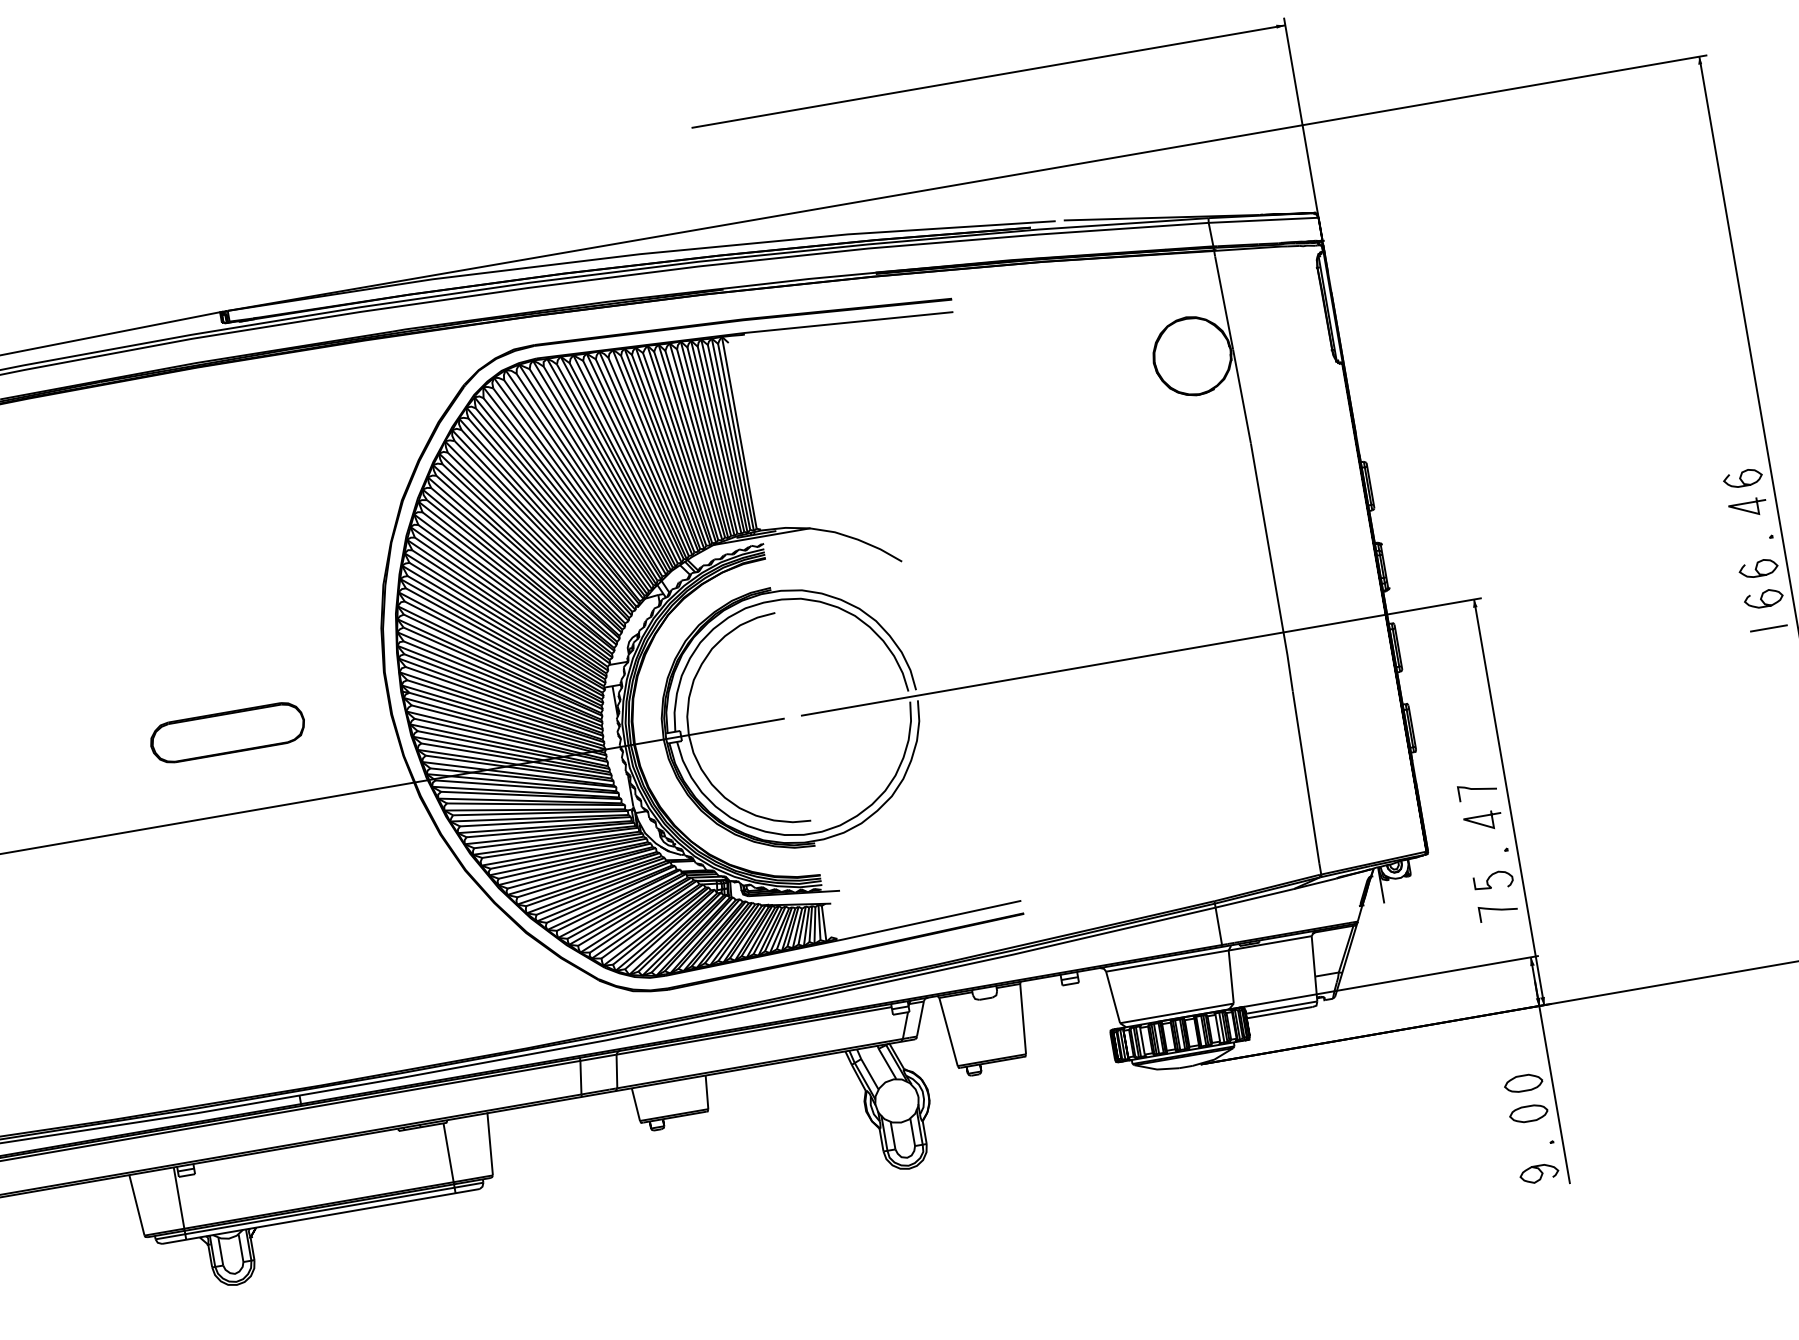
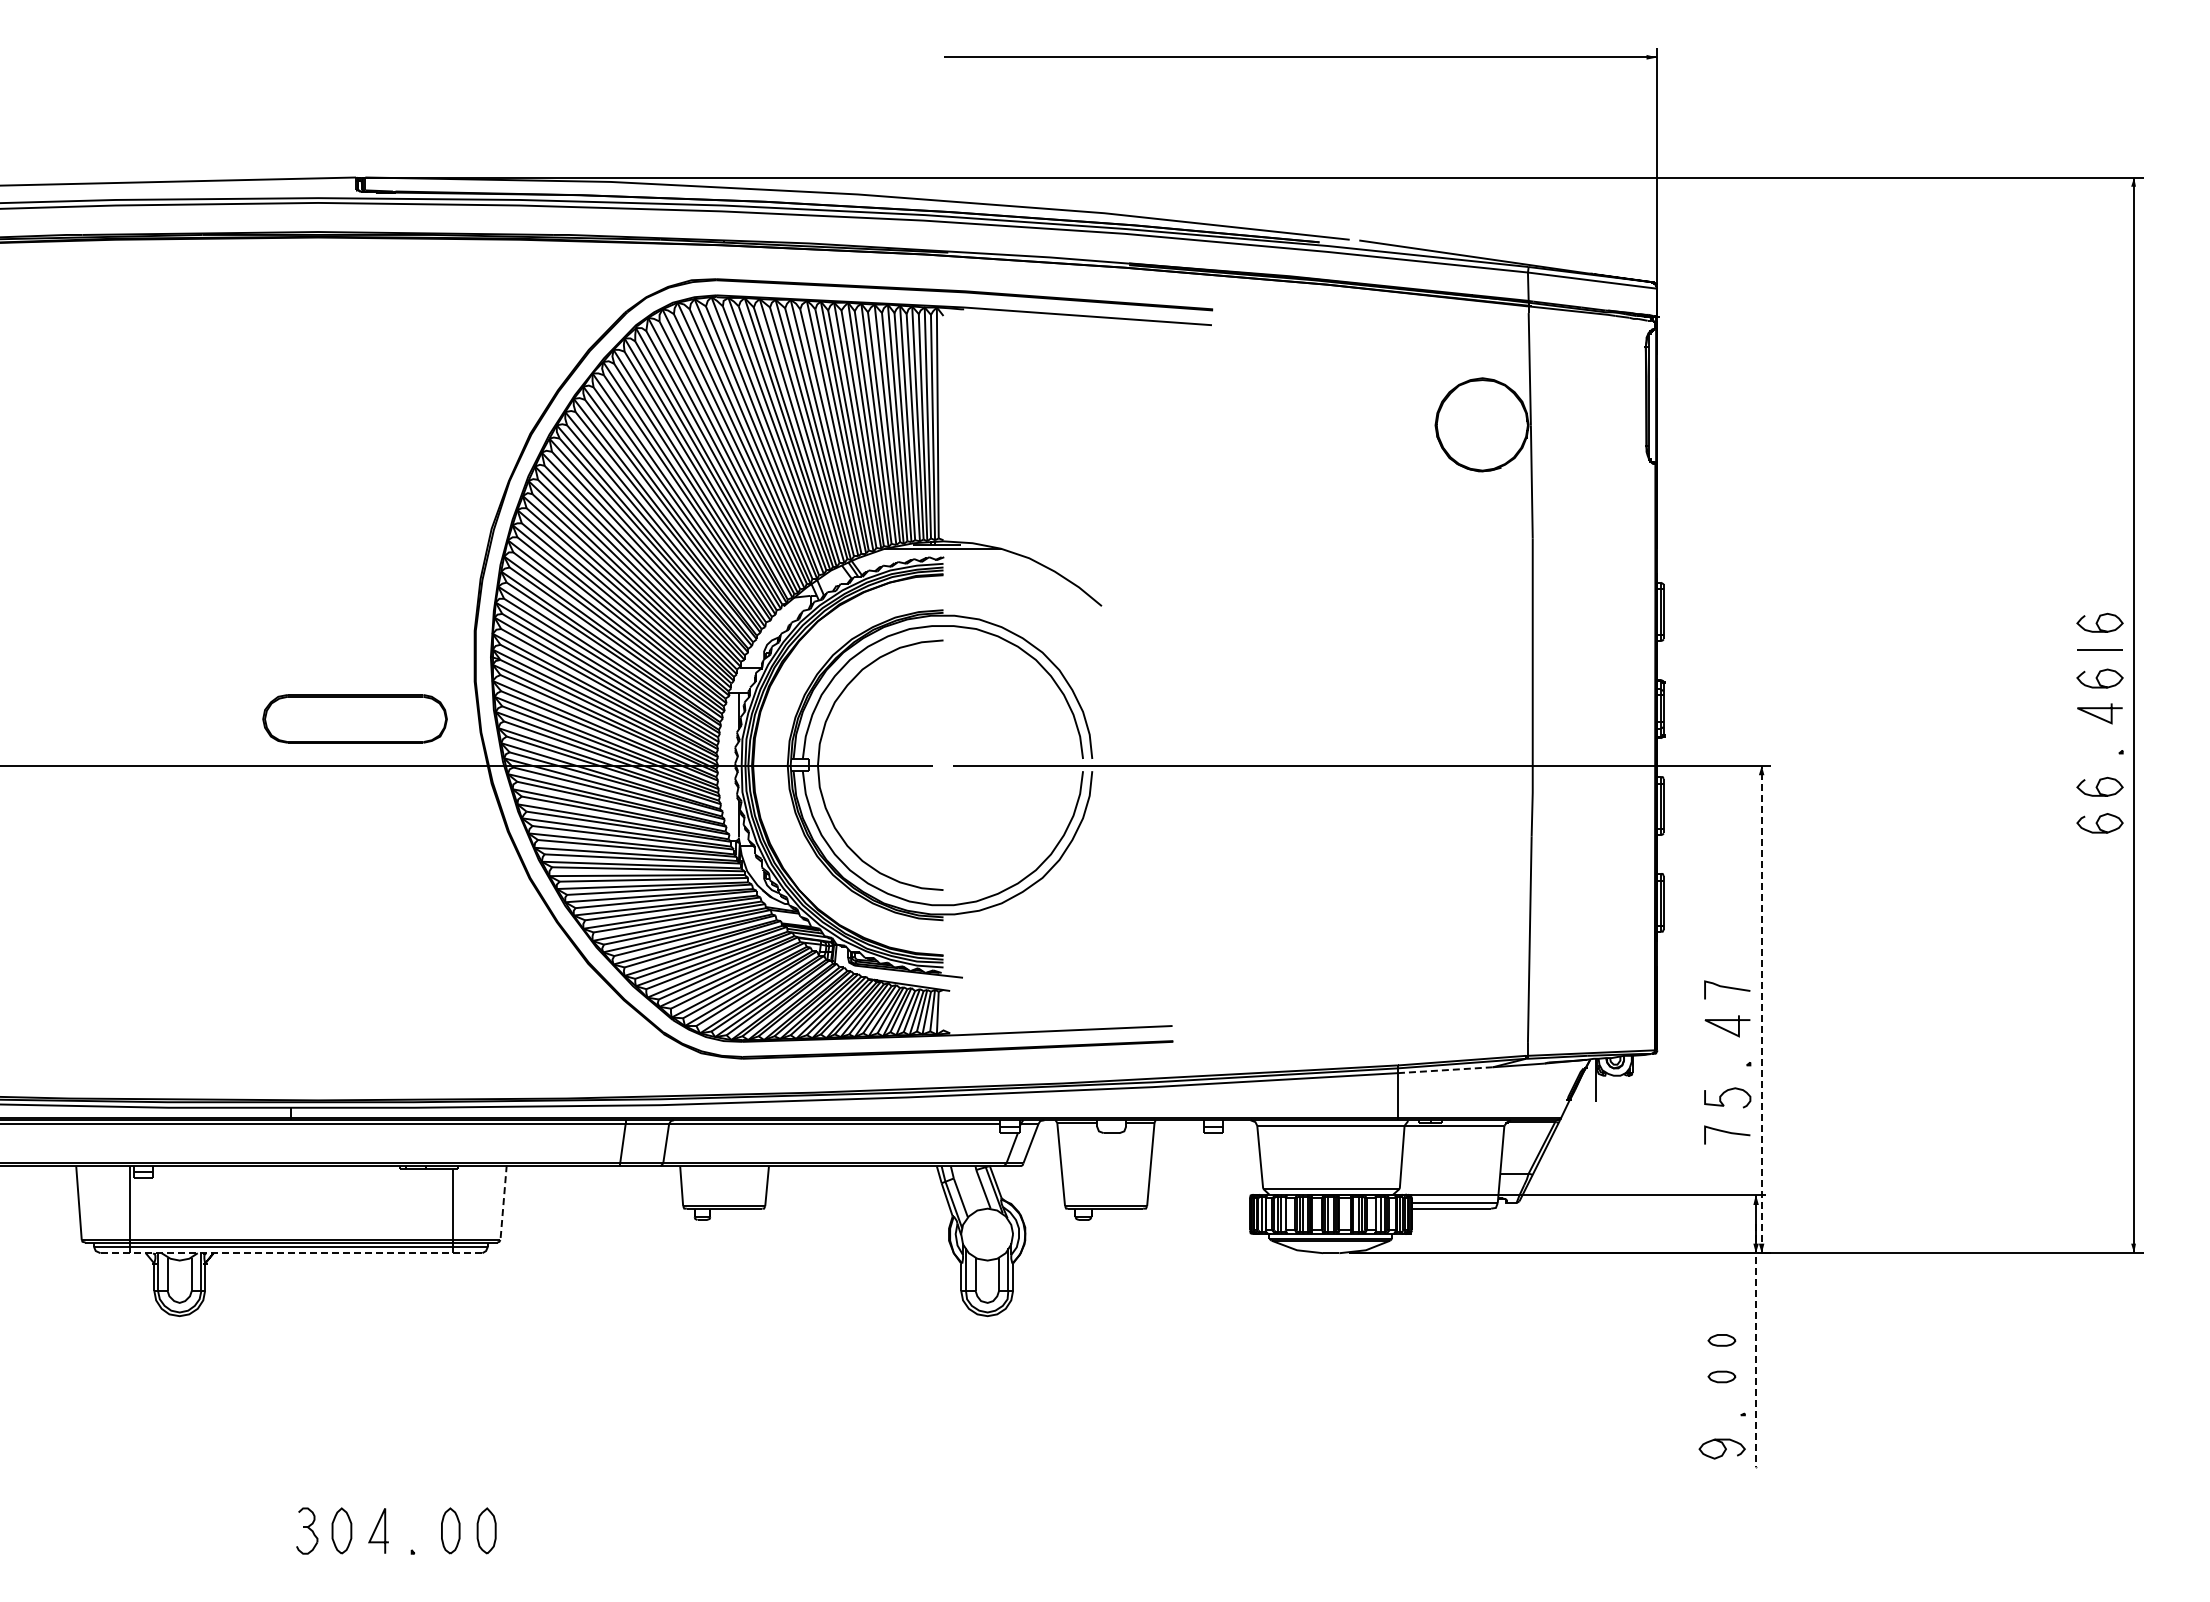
curve: (1733, 431) -> (2098, 621), added
line: (1768, 628) -> (2099, 649), moved
part: (227, 732) -> (354, 718), moved
line: (1508, 801) -> (1761, 1008), solid -> dashed
line: (1254, 898) -> (1445, 1070), solid -> dashed
part: (1523, 1083) -> (1721, 1340), size x0.6
line: (1552, 1083) -> (1755, 1346), solid -> dashed
part: (1528, 1113) -> (1721, 1376), size x0.6
line: (490, 1143) -> (503, 1202), solid -> dashed
line: (320, 1216) -> (291, 1253), solid -> dashed

